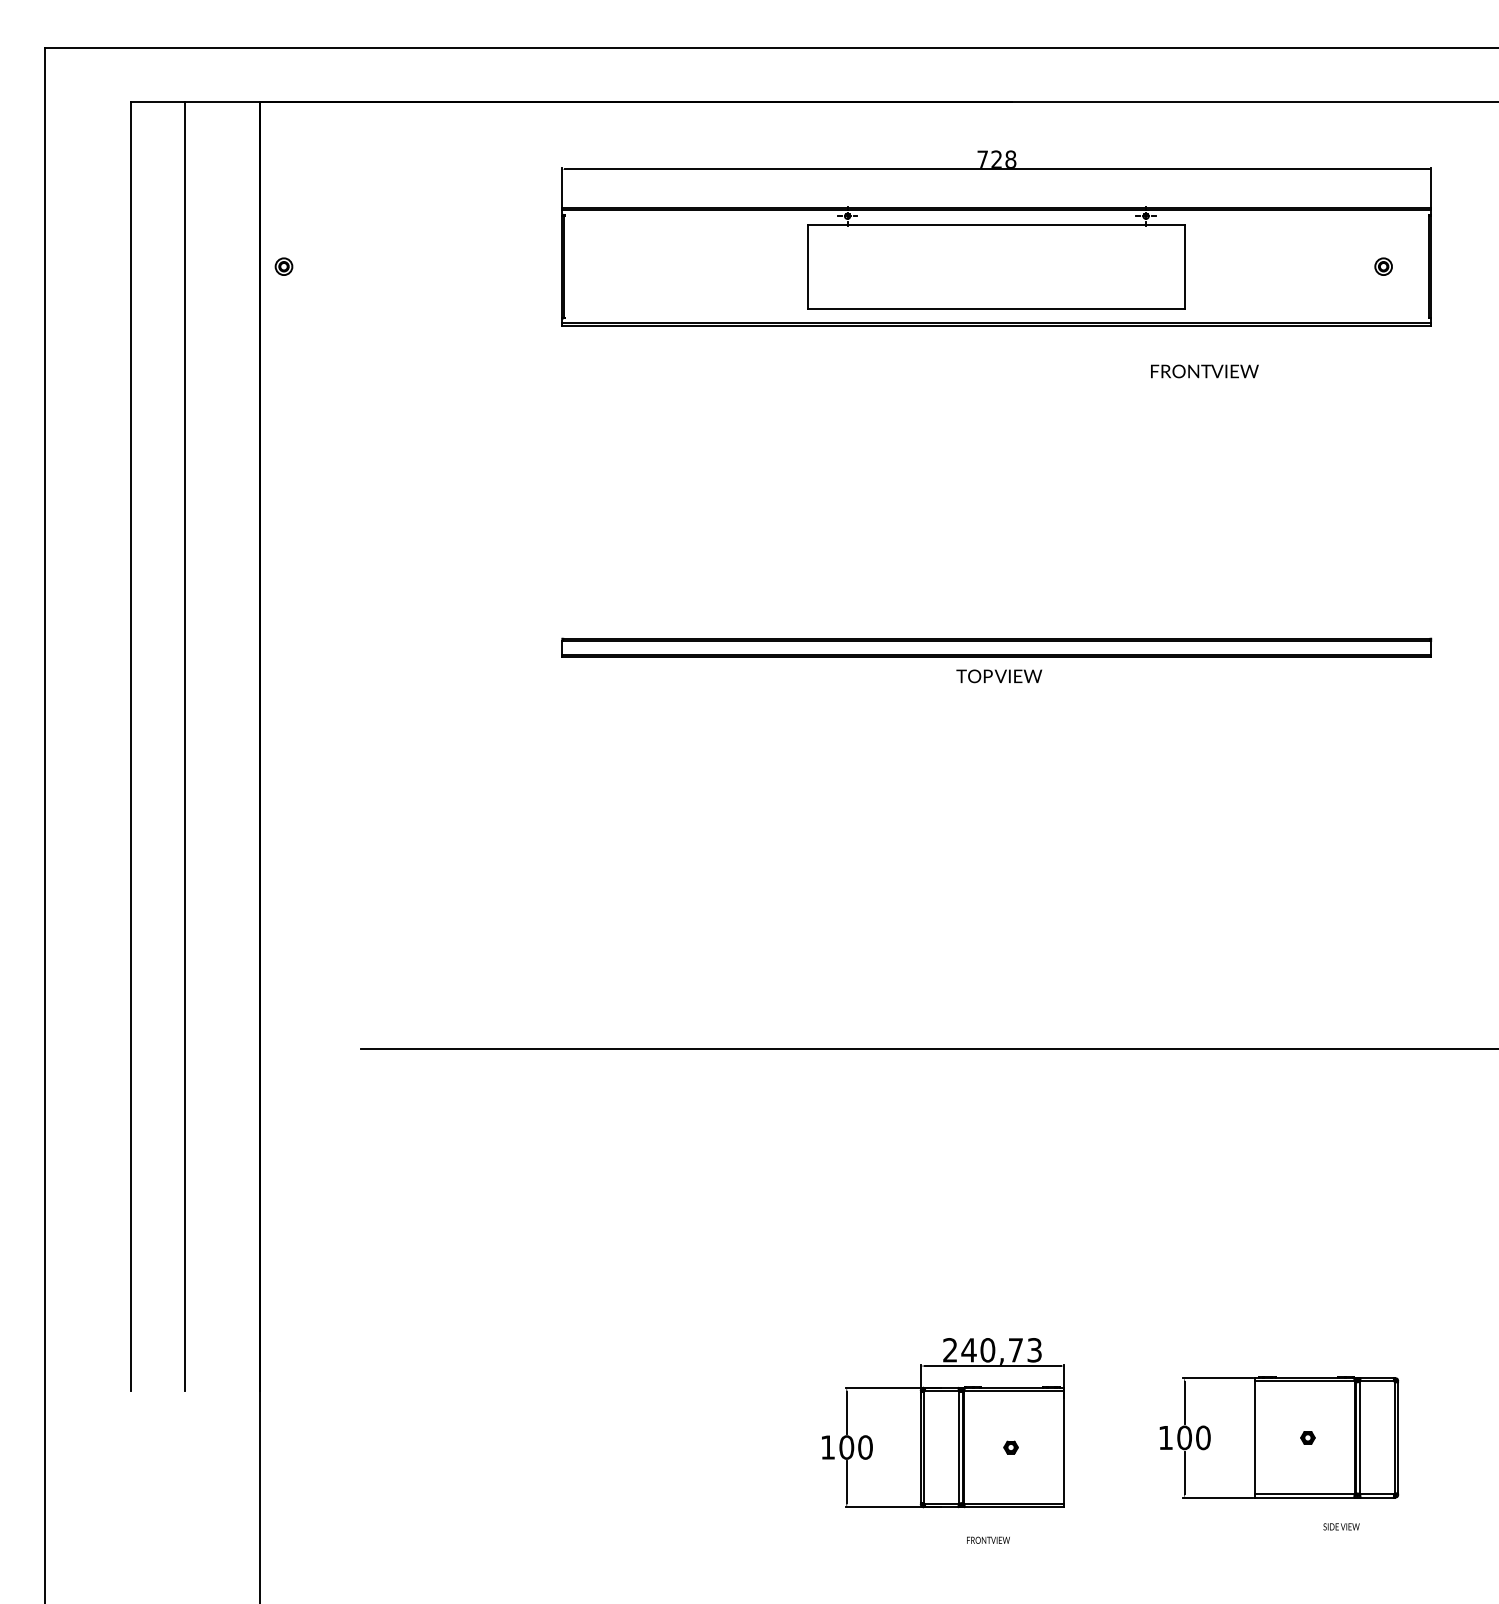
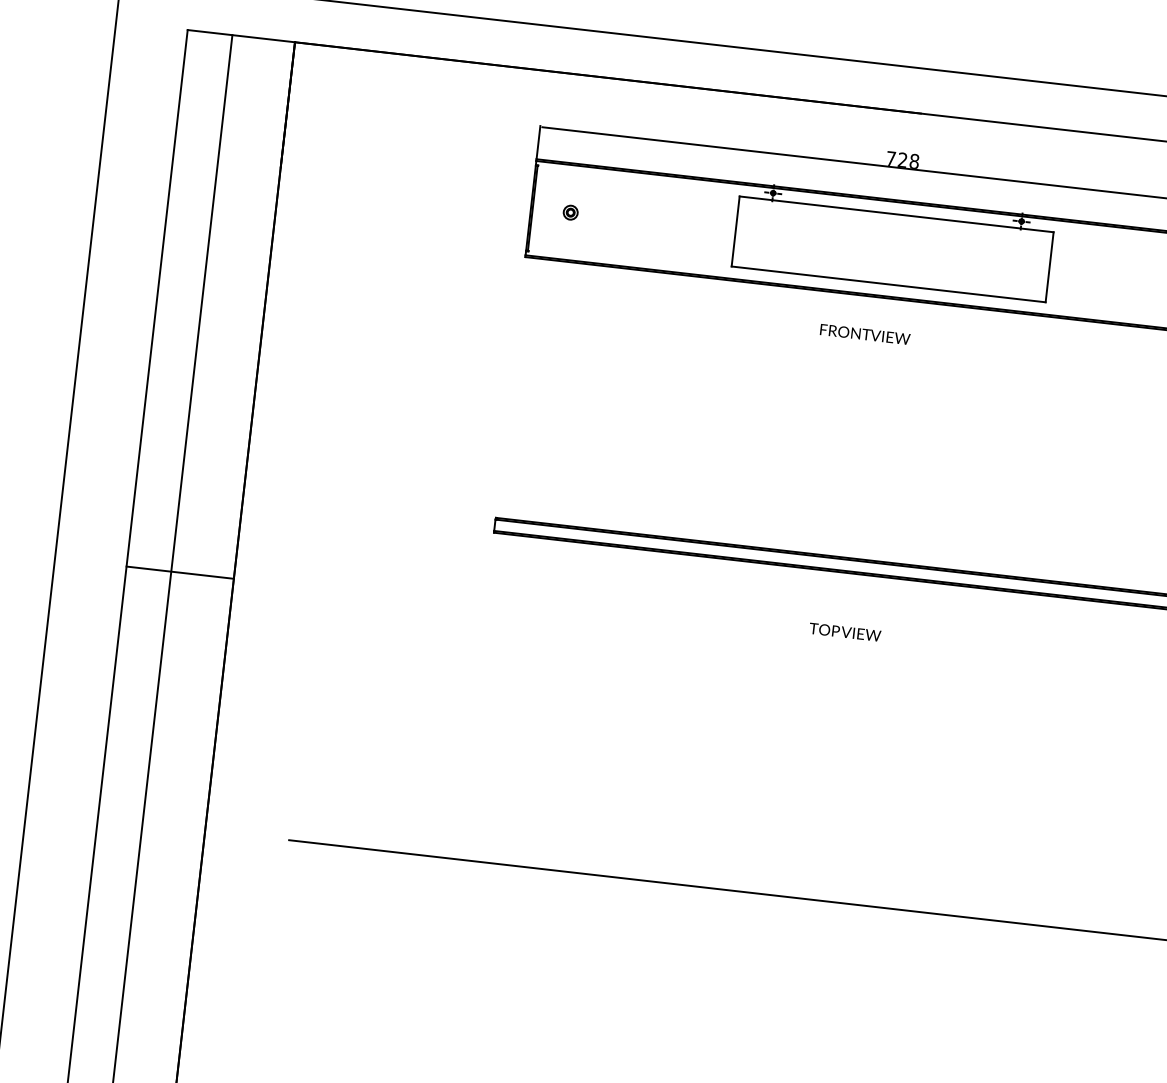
part: (283, 266) -> (570, 212), moved
text: (1204, 371) -> (864, 334), moved
text: (999, 676) -> (845, 632), moved
line: (194, 746) -> (179, 572), added

